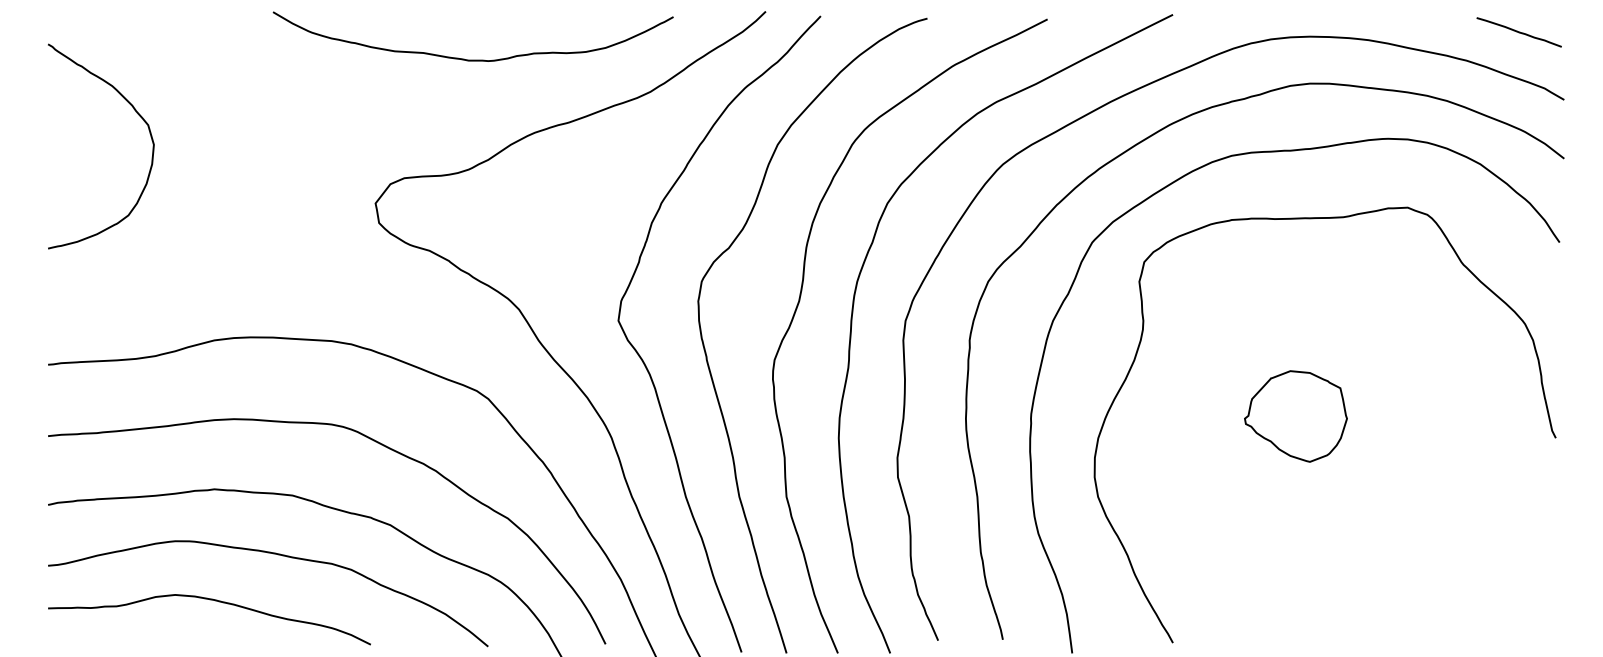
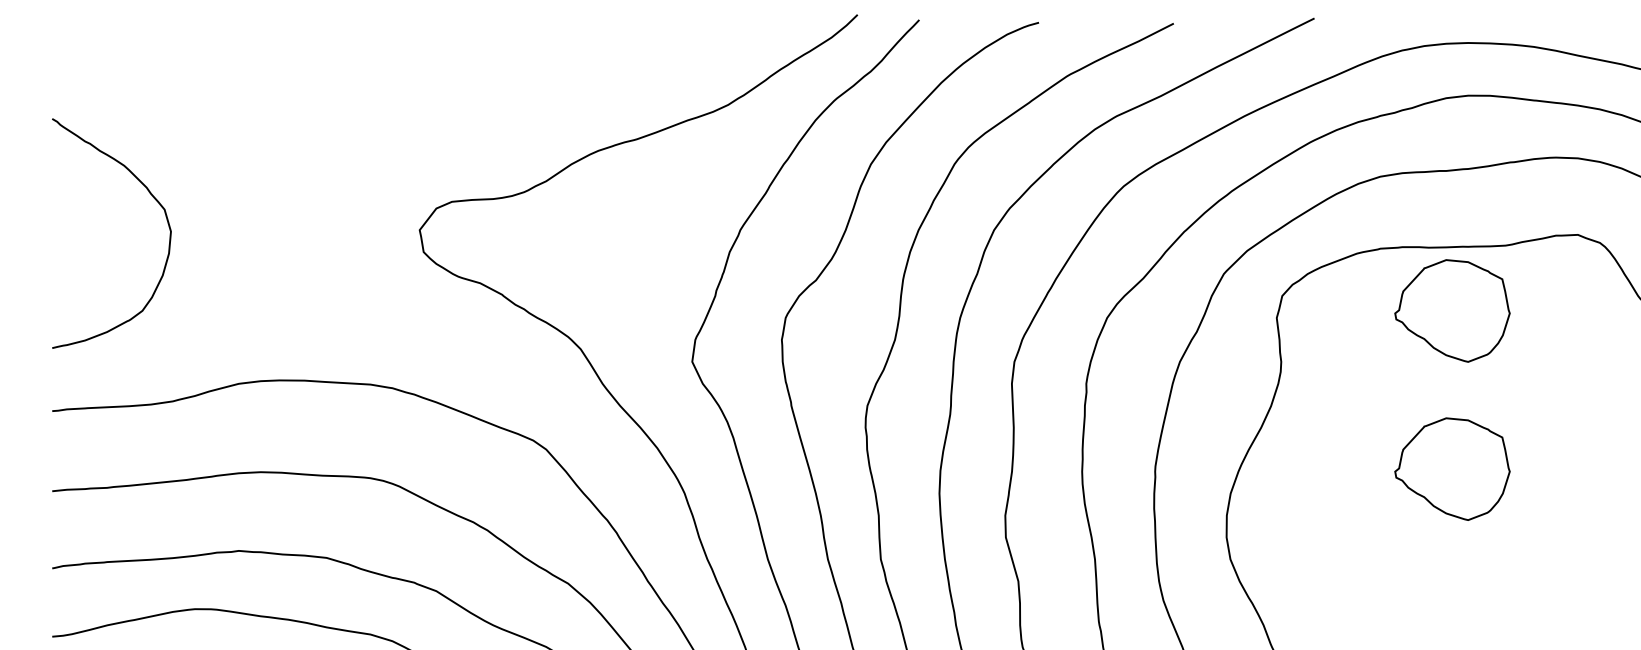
curve: (472, 59) -> (528, 68), removed
curve: (136, 113) -> (151, 196), moved
part: (1295, 275) -> (1451, 310), added

